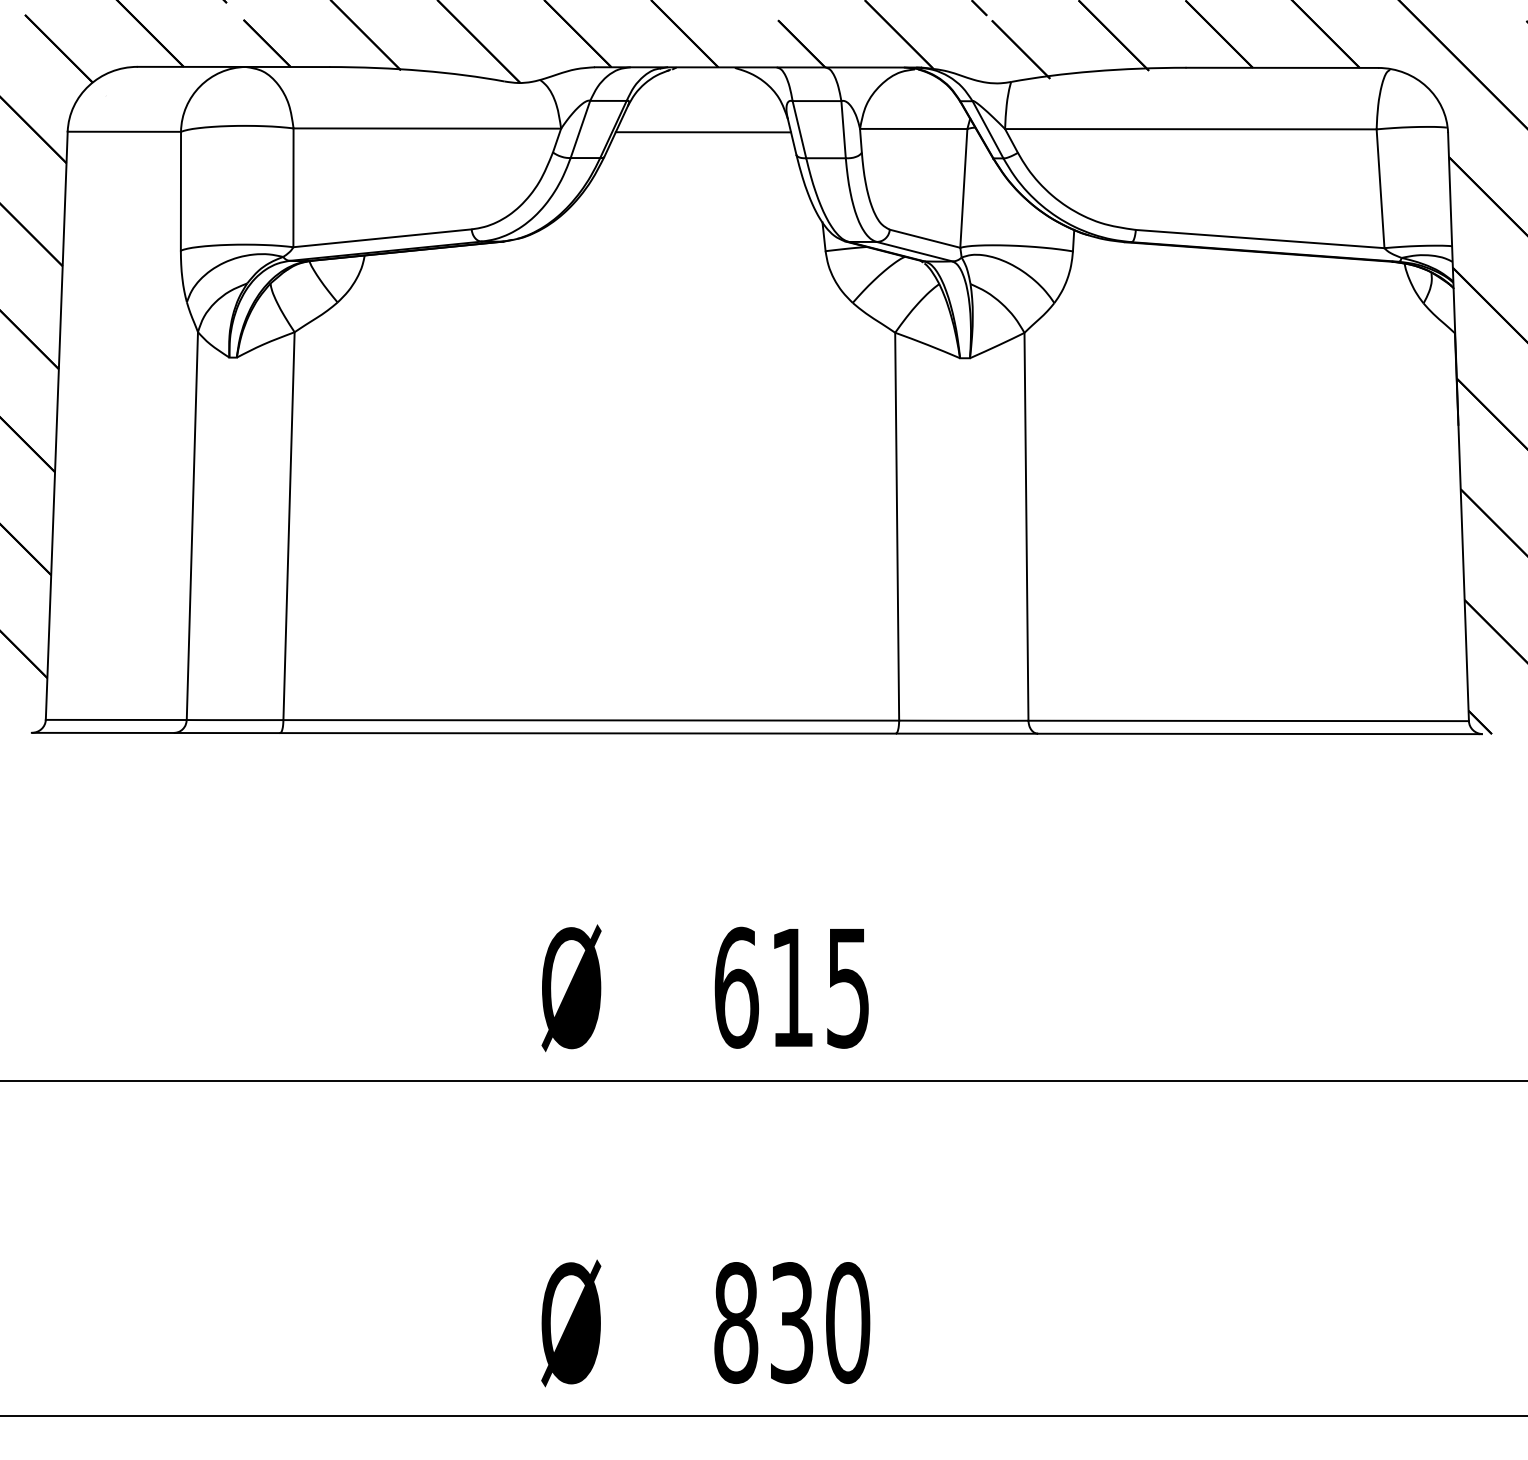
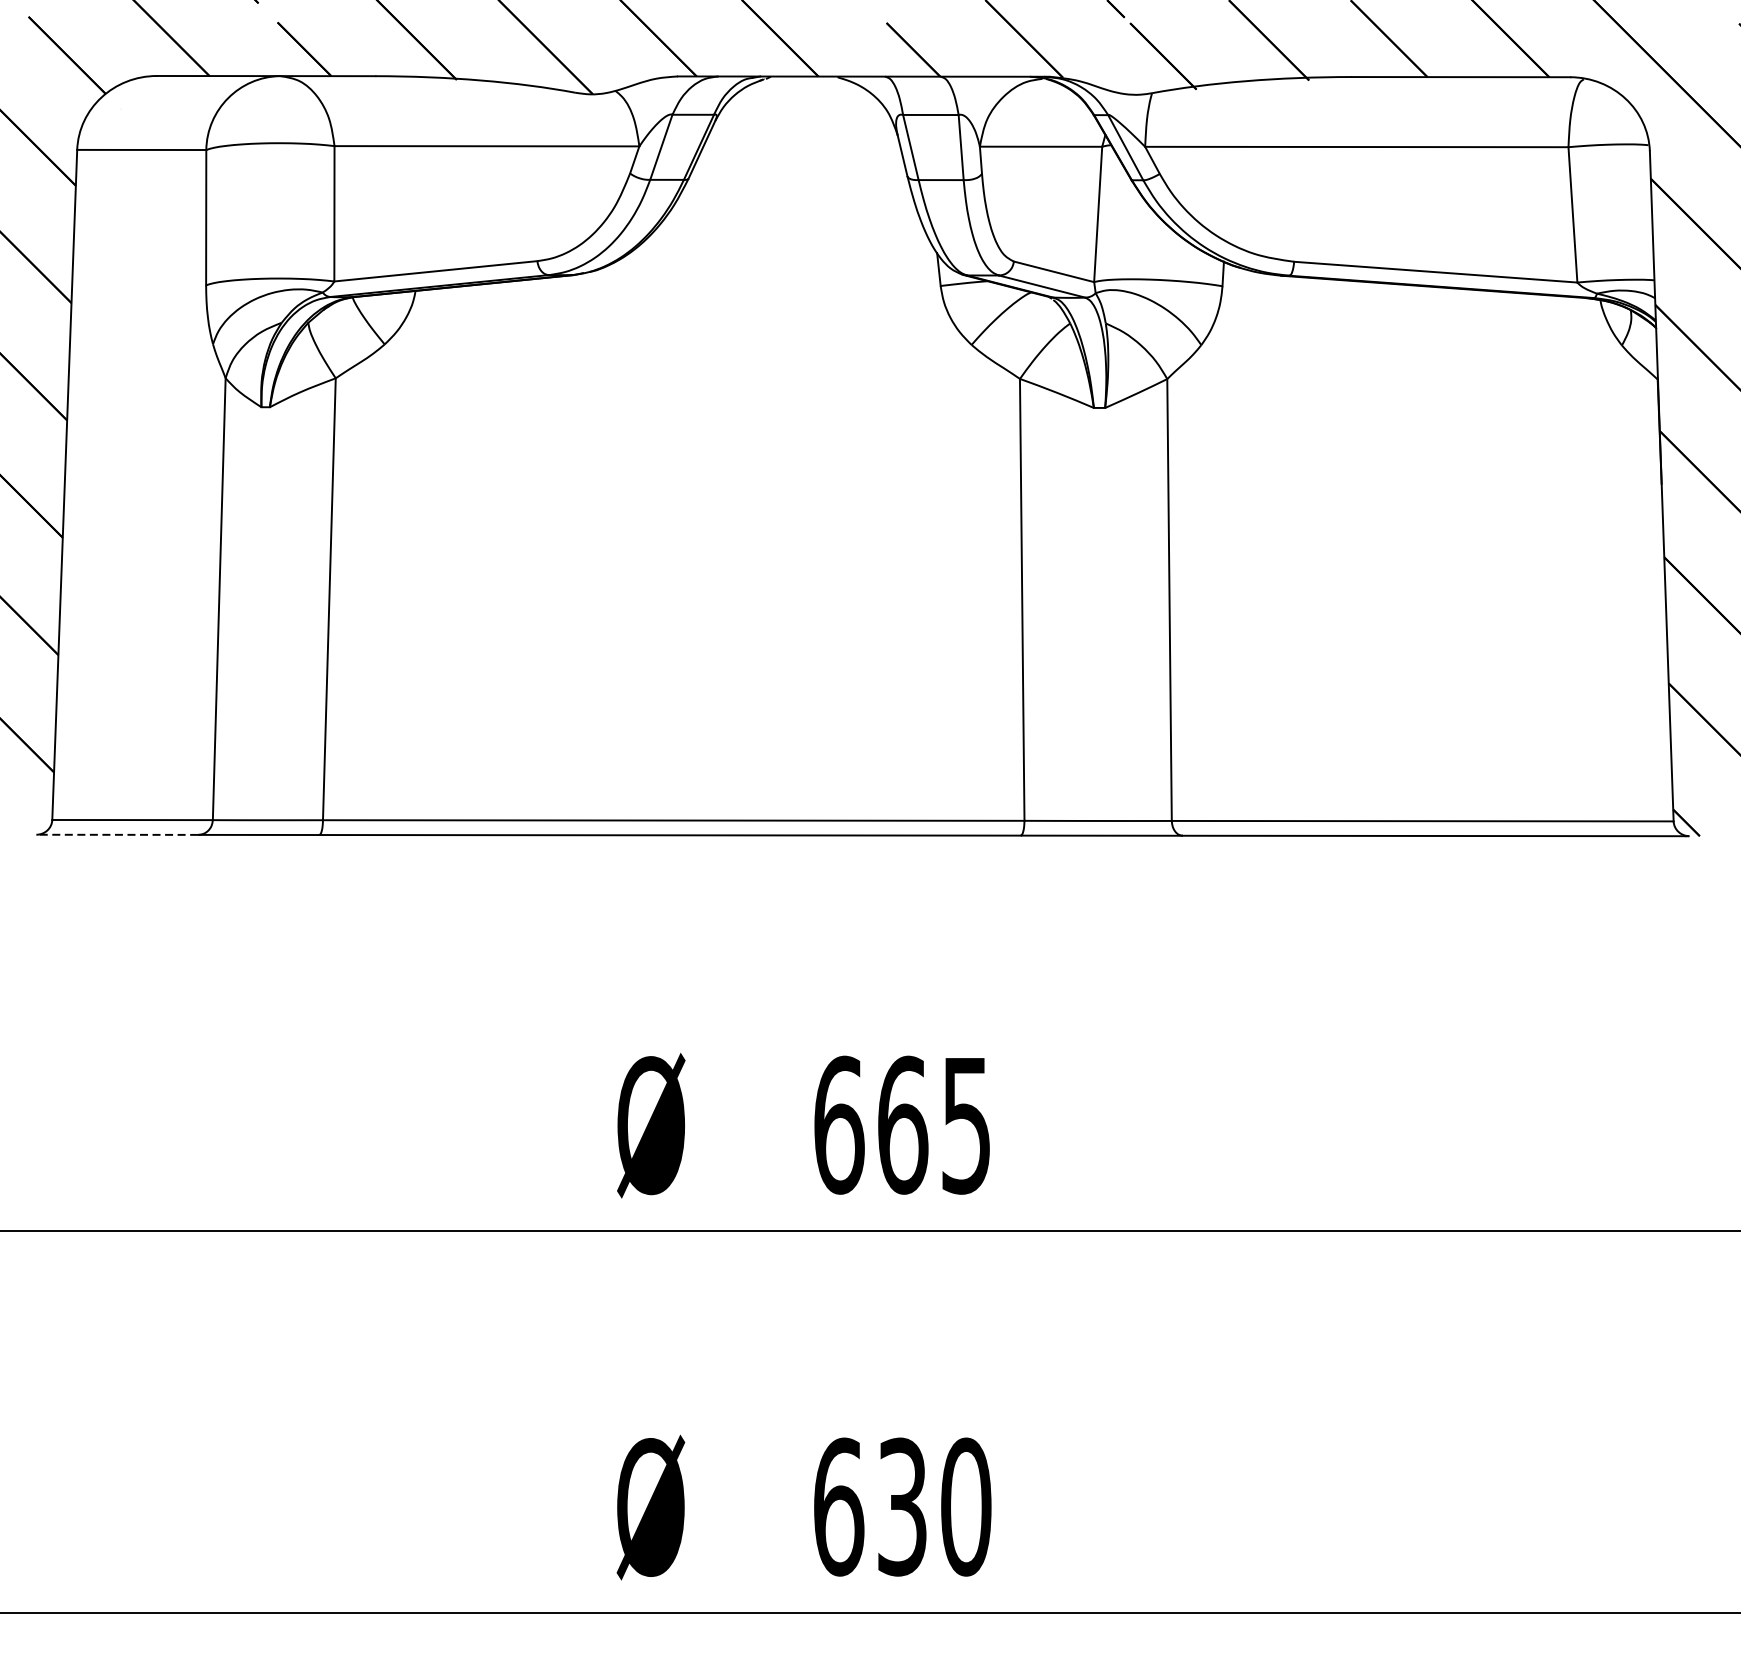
line: (703, 132) -> (801, 150), removed
line: (102, 732) -> (116, 834), solid -> dashed
text: (792, 987) -> (902, 1124), 615 -> 665
text: (736, 1322) -> (839, 1506), 830 -> 630

